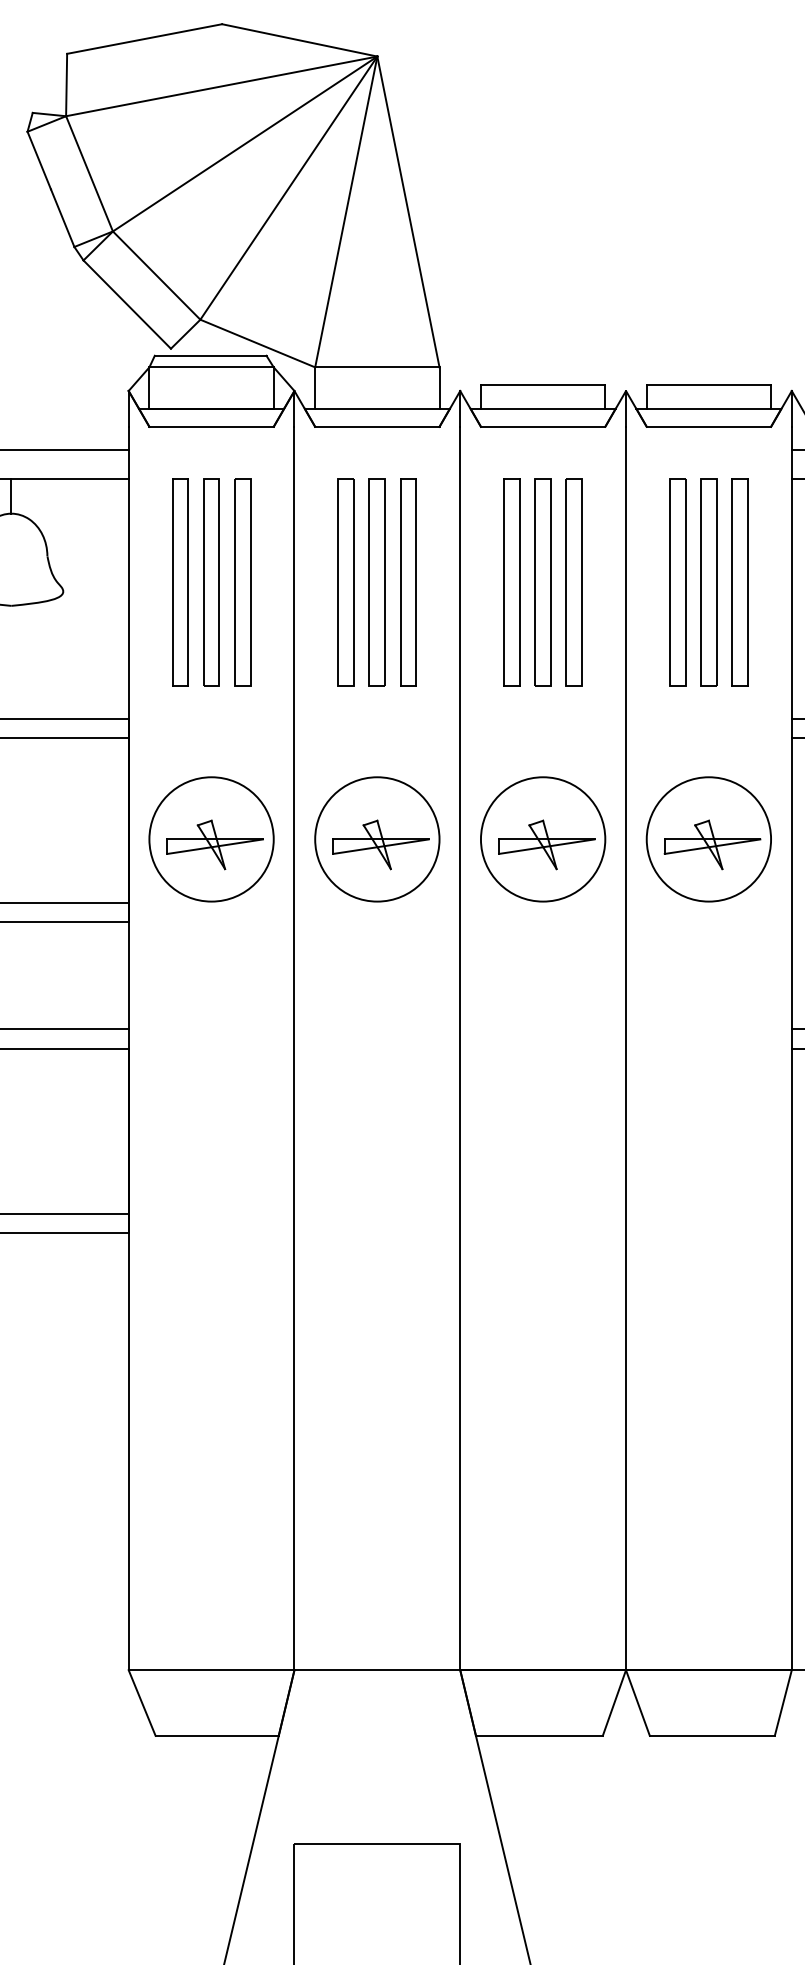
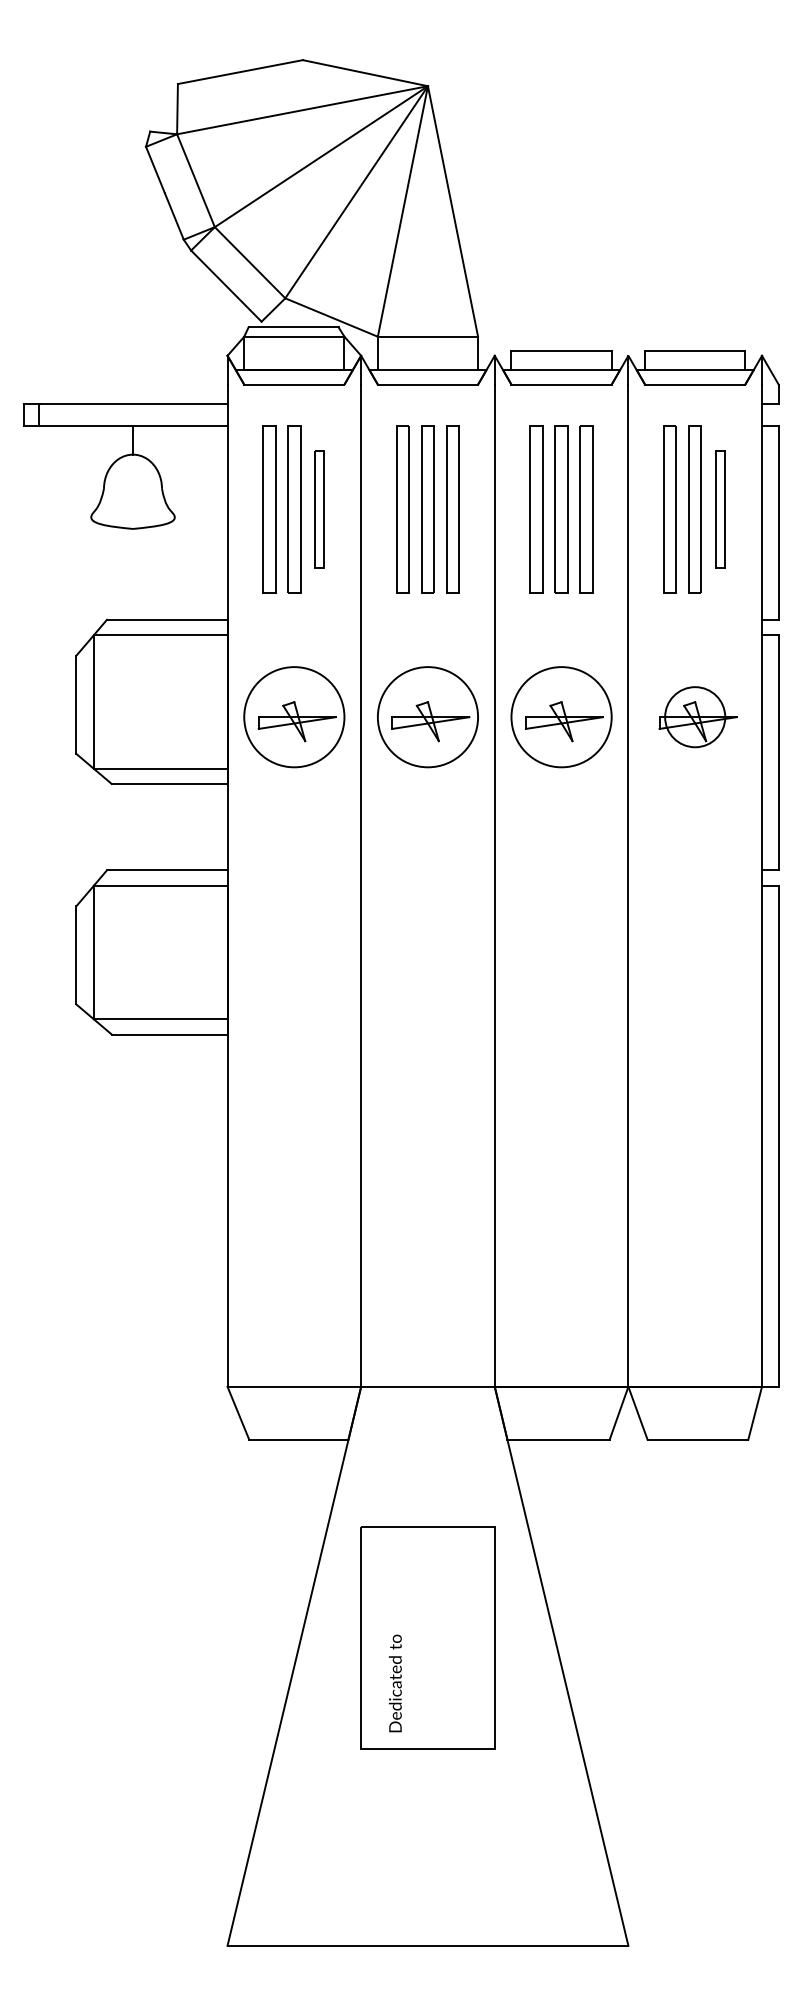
part: (242, 581) -> (319, 509), size x0.7
part: (739, 581) -> (719, 509), size x0.7
circle: (709, 839) -> (695, 717), size x0.6

